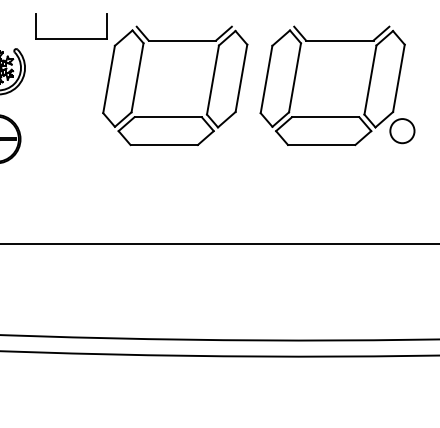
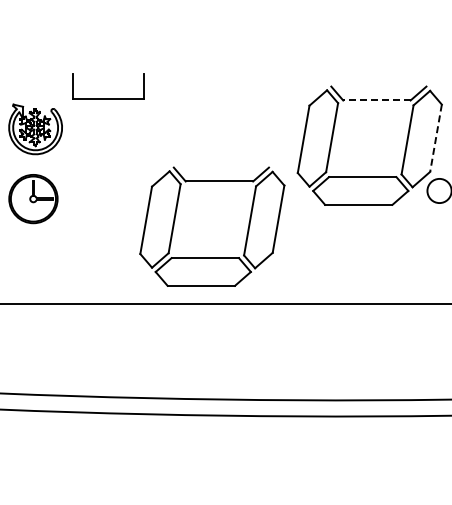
line: (339, 40) -> (376, 100), solid -> dashed
line: (398, 78) -> (435, 138), solid -> dashed
part: (175, 116) -> (212, 257), moved

